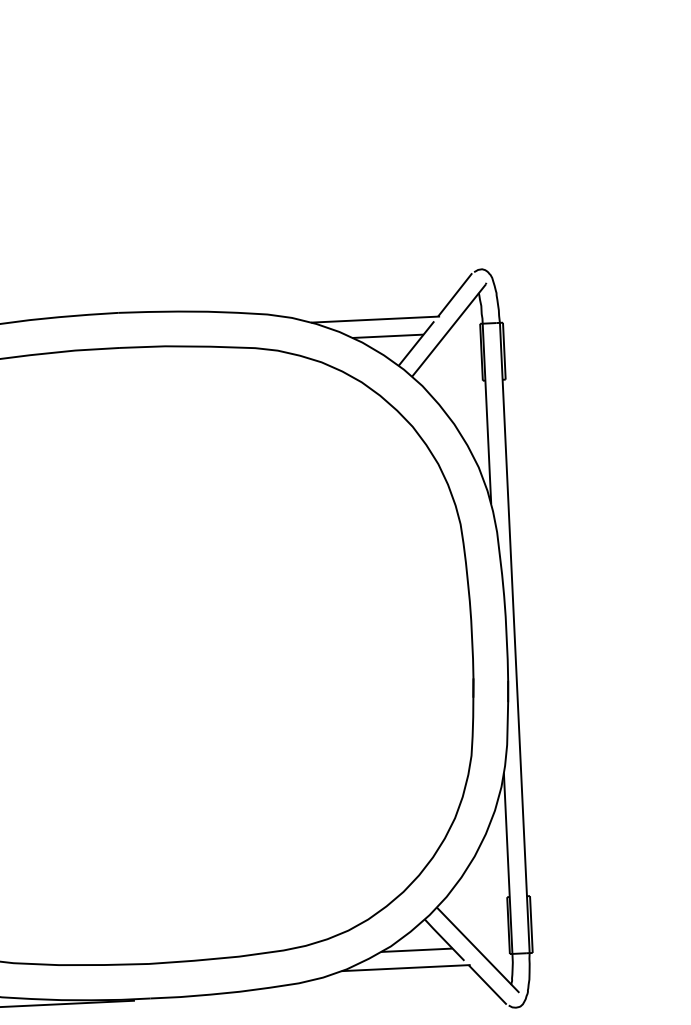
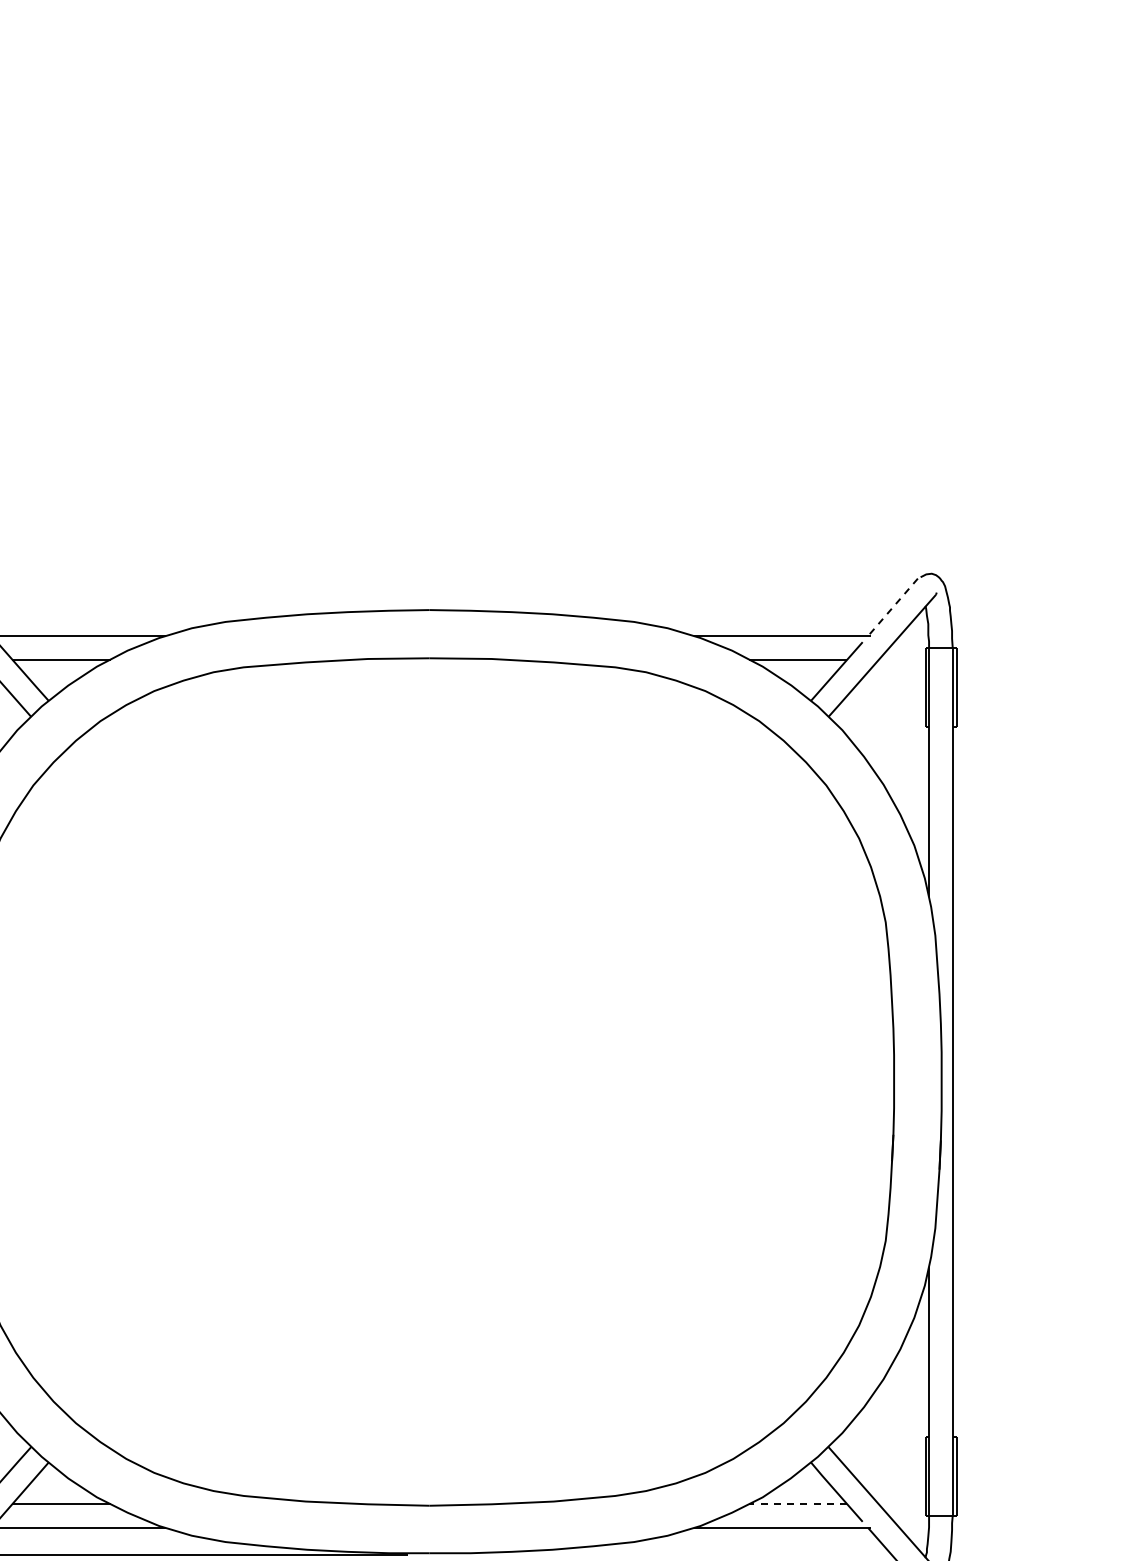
line: (455, 295) -> (893, 607), solid -> dashed
line: (416, 950) -> (797, 1504), solid -> dashed

